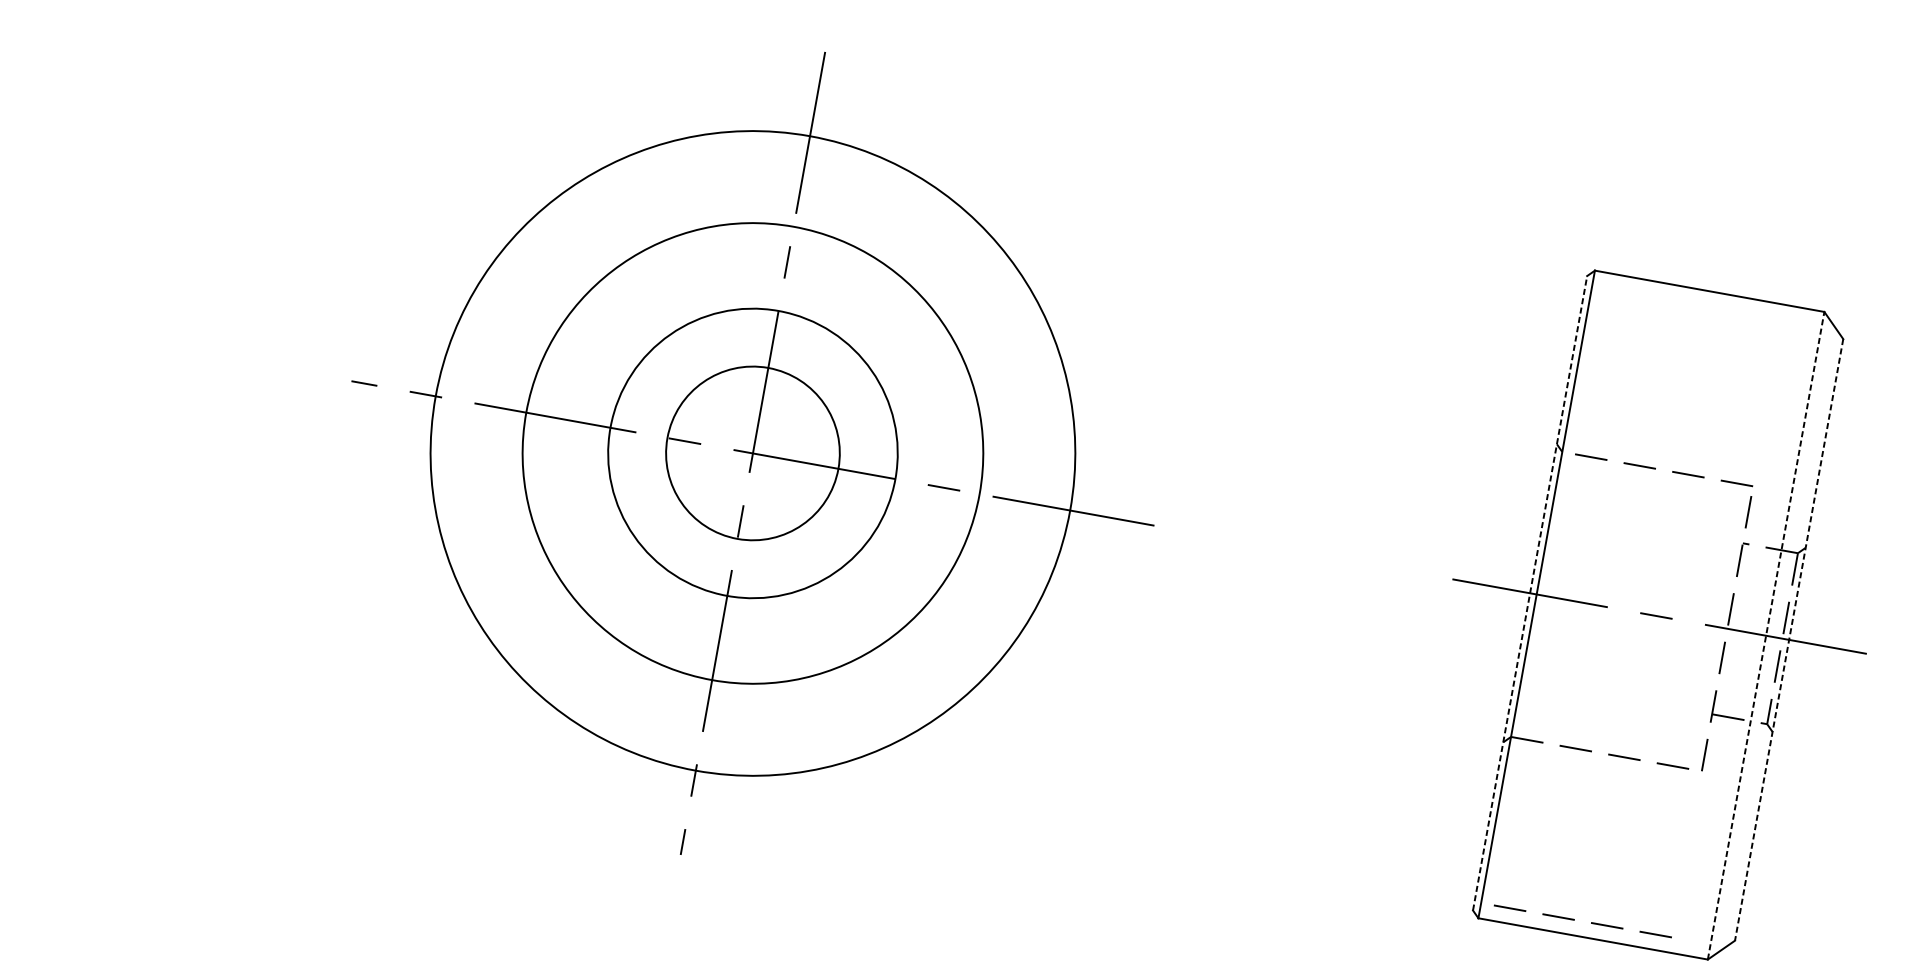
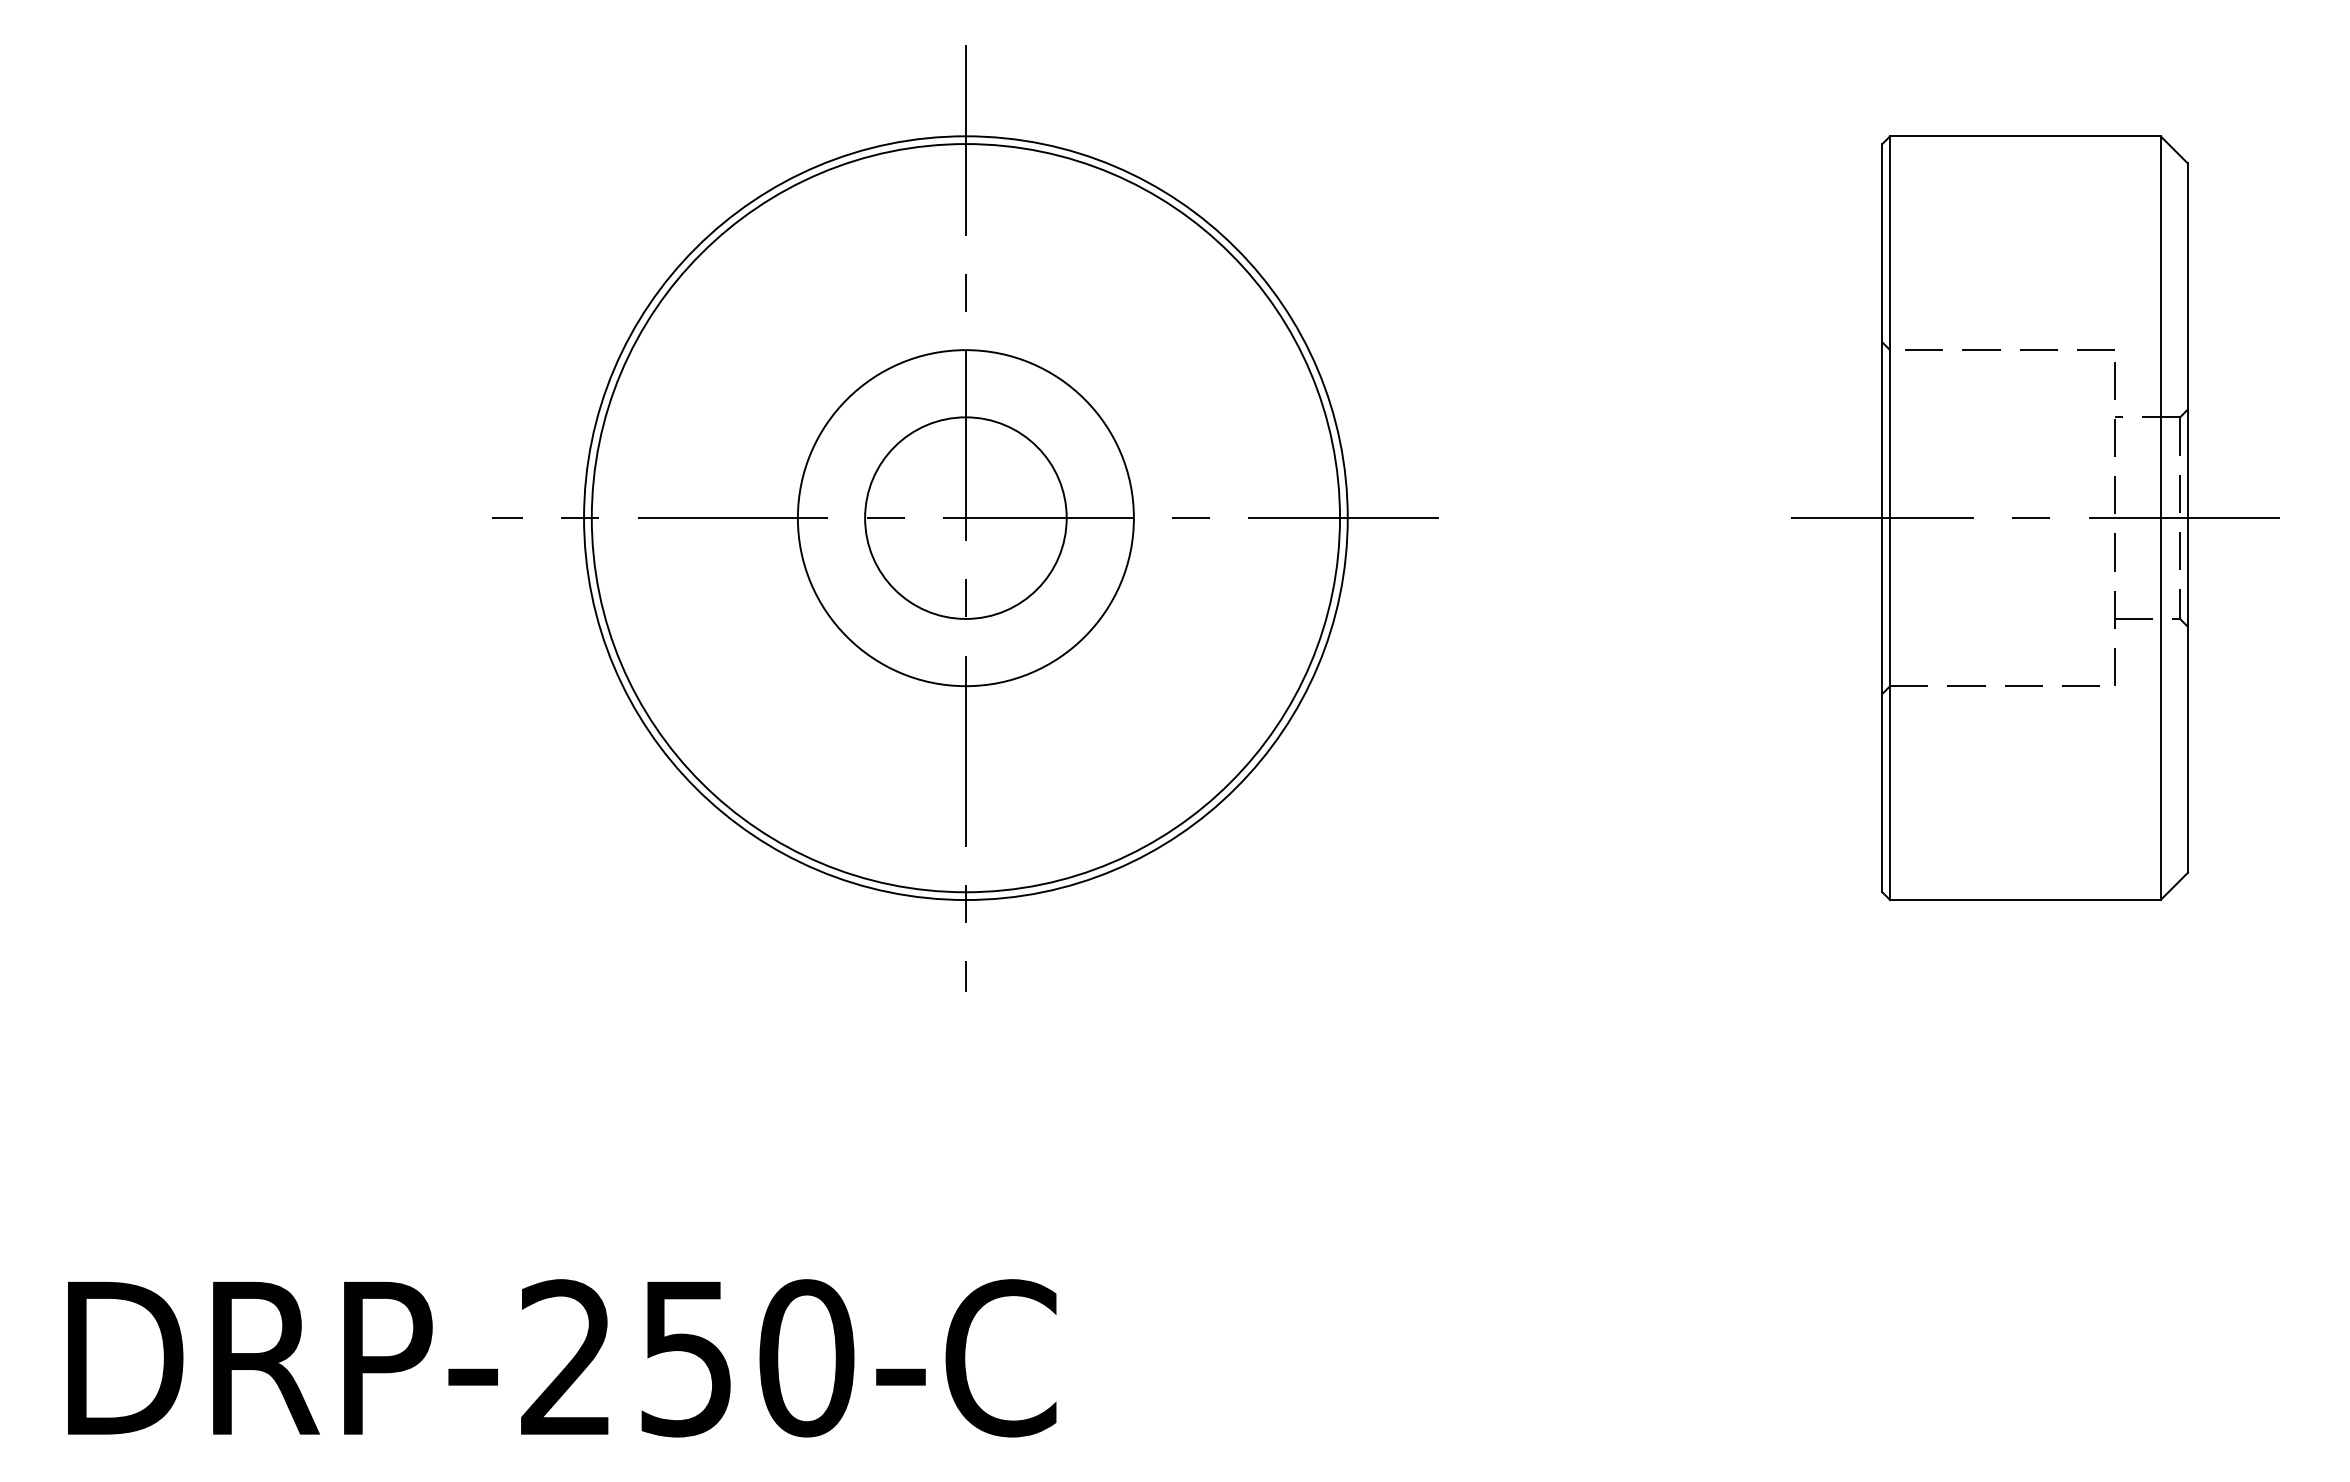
circle: (752, 453) -> (965, 518), size x1.43
line: (1530, 592) -> (1882, 517), dashed -> solid
line: (1765, 636) -> (2160, 518), dashed -> solid
line: (1788, 640) -> (2187, 518), dashed -> solid
line: (1574, 919) -> (2000, 881), removed

